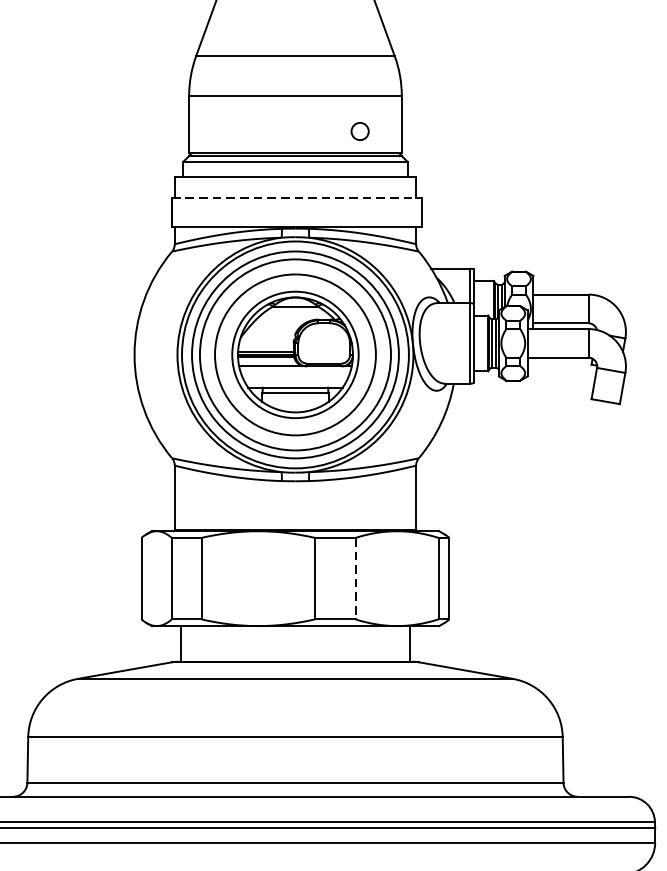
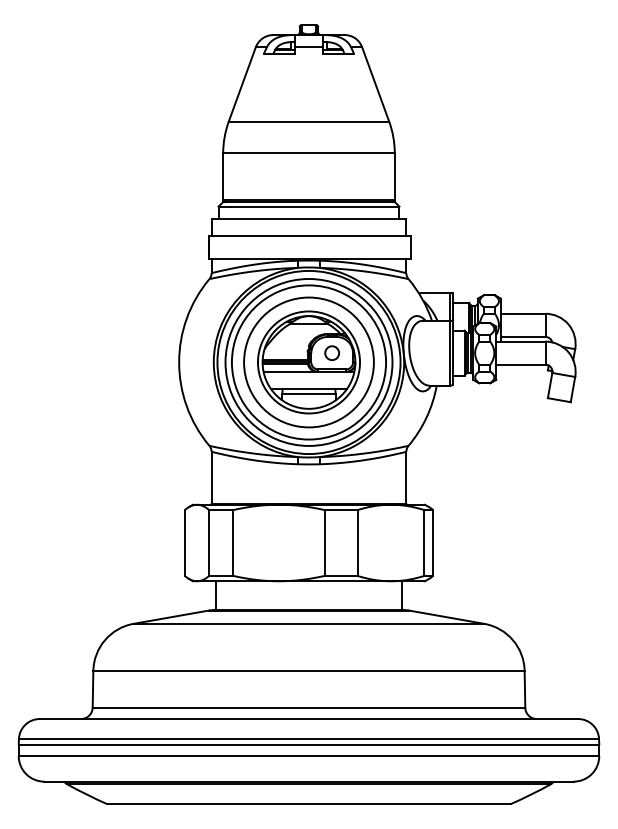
circle: (359, 130) -> (331, 352), moved
line: (297, 197) -> (310, 235), dashed -> solid
line: (355, 579) -> (357, 543), dashed -> solid

